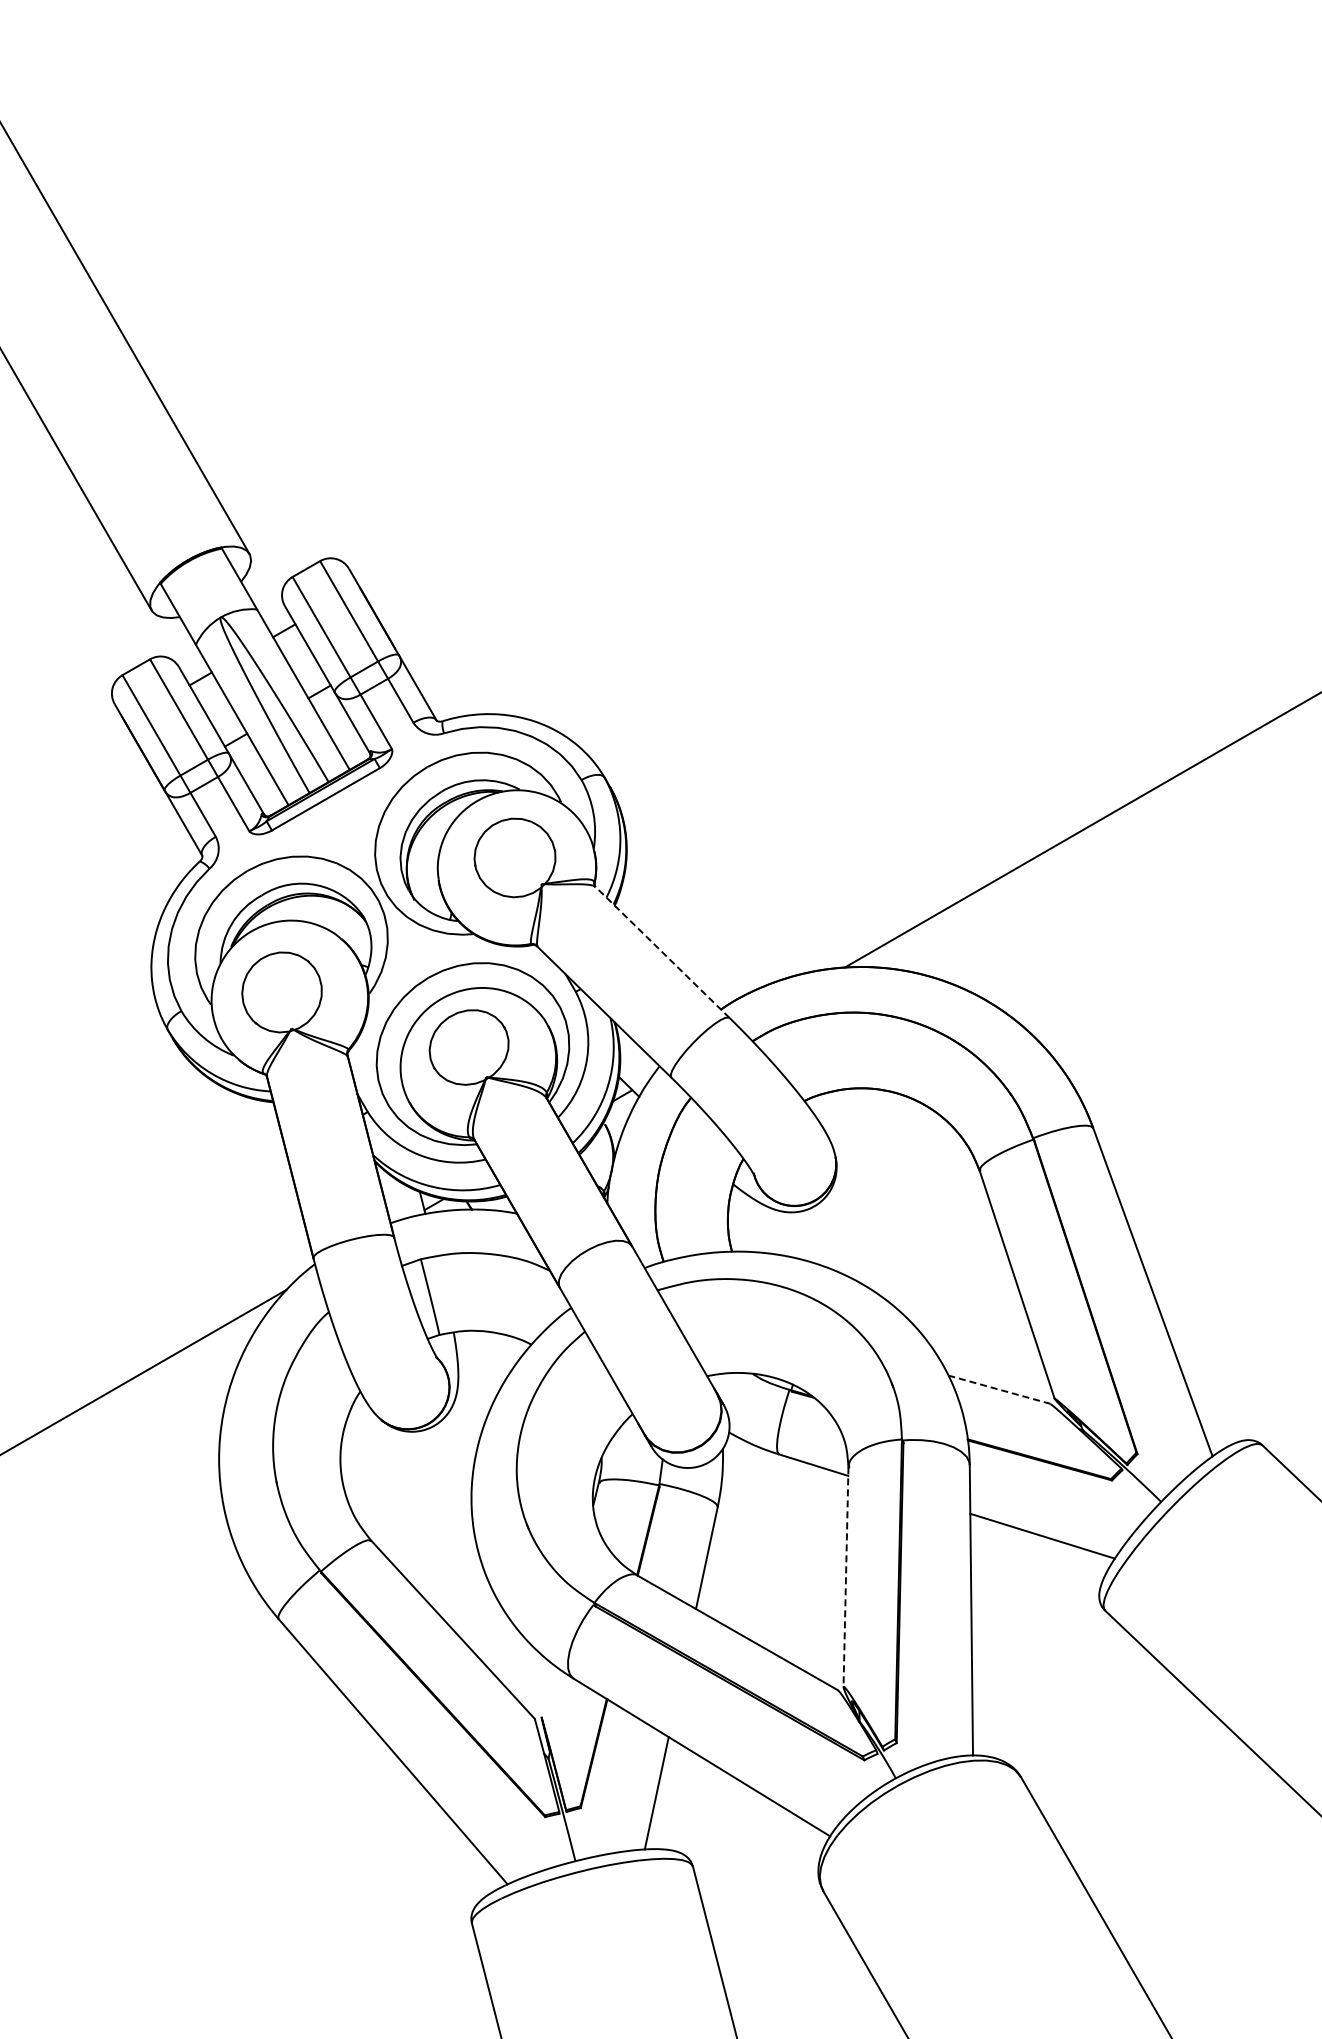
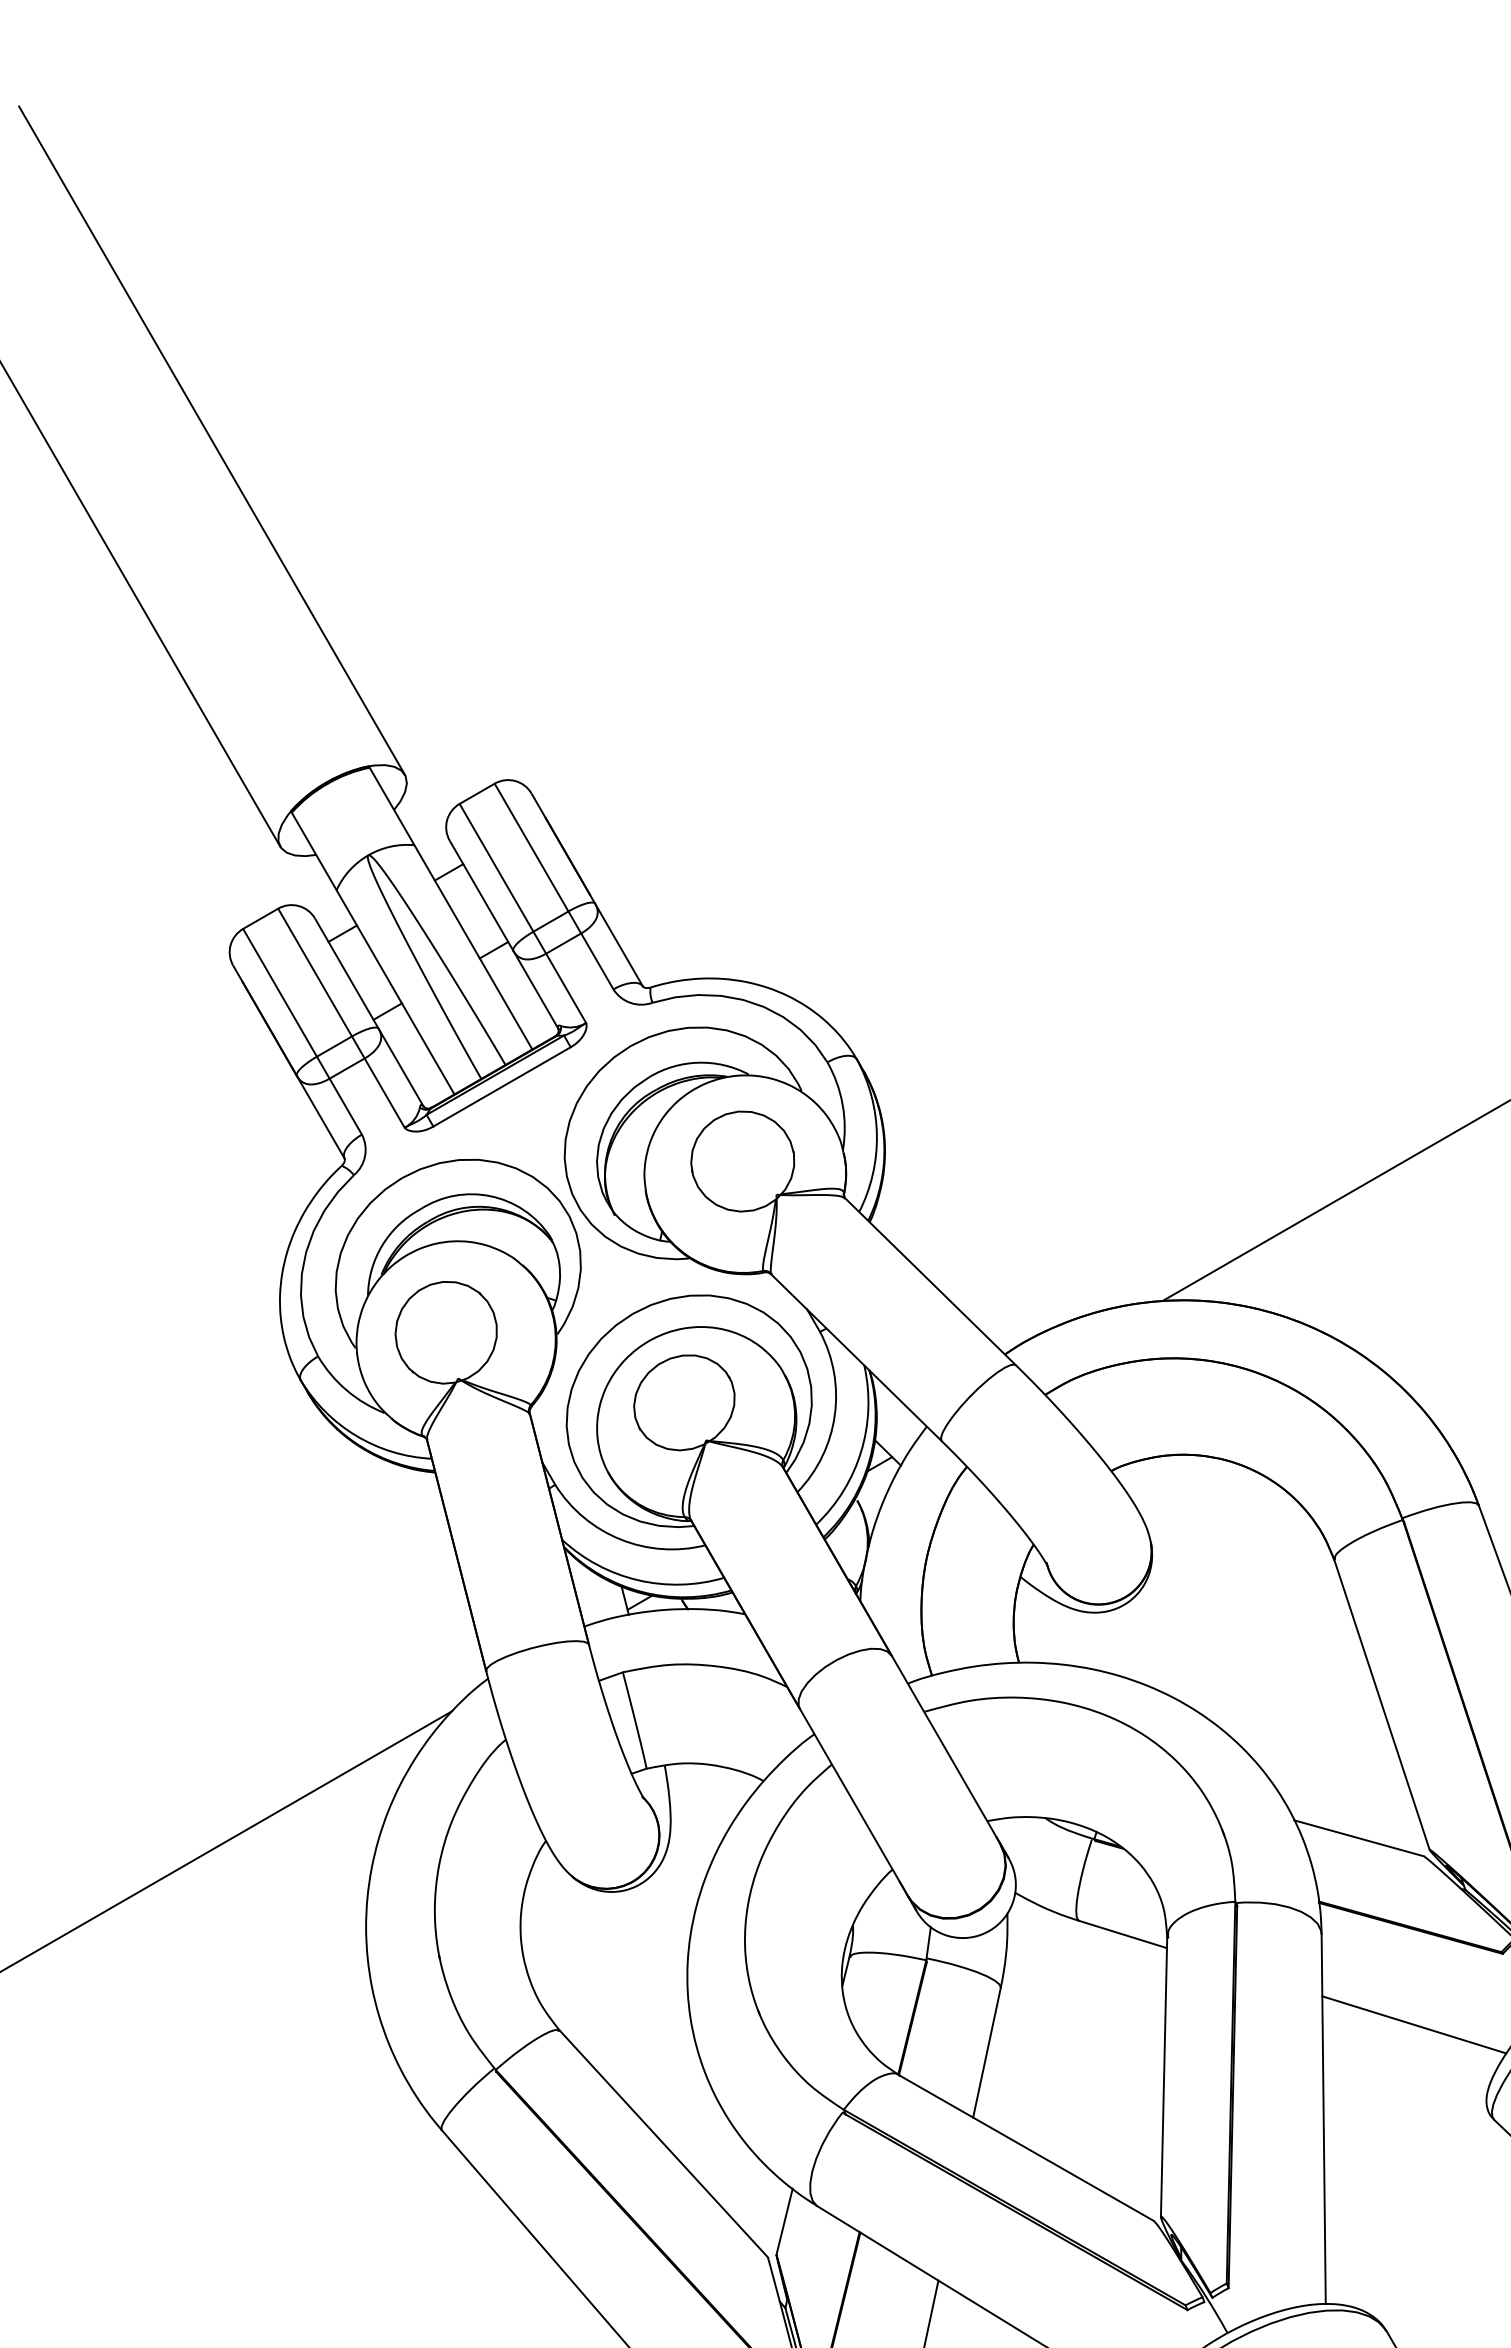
line: (662, 952) -> (930, 1281), dashed -> solid
line: (998, 1389) -> (1358, 1838), dashed -> solid
line: (845, 1578) -> (1163, 2078), dashed -> solid
line: (547, 1690) -> (784, 2221), added

